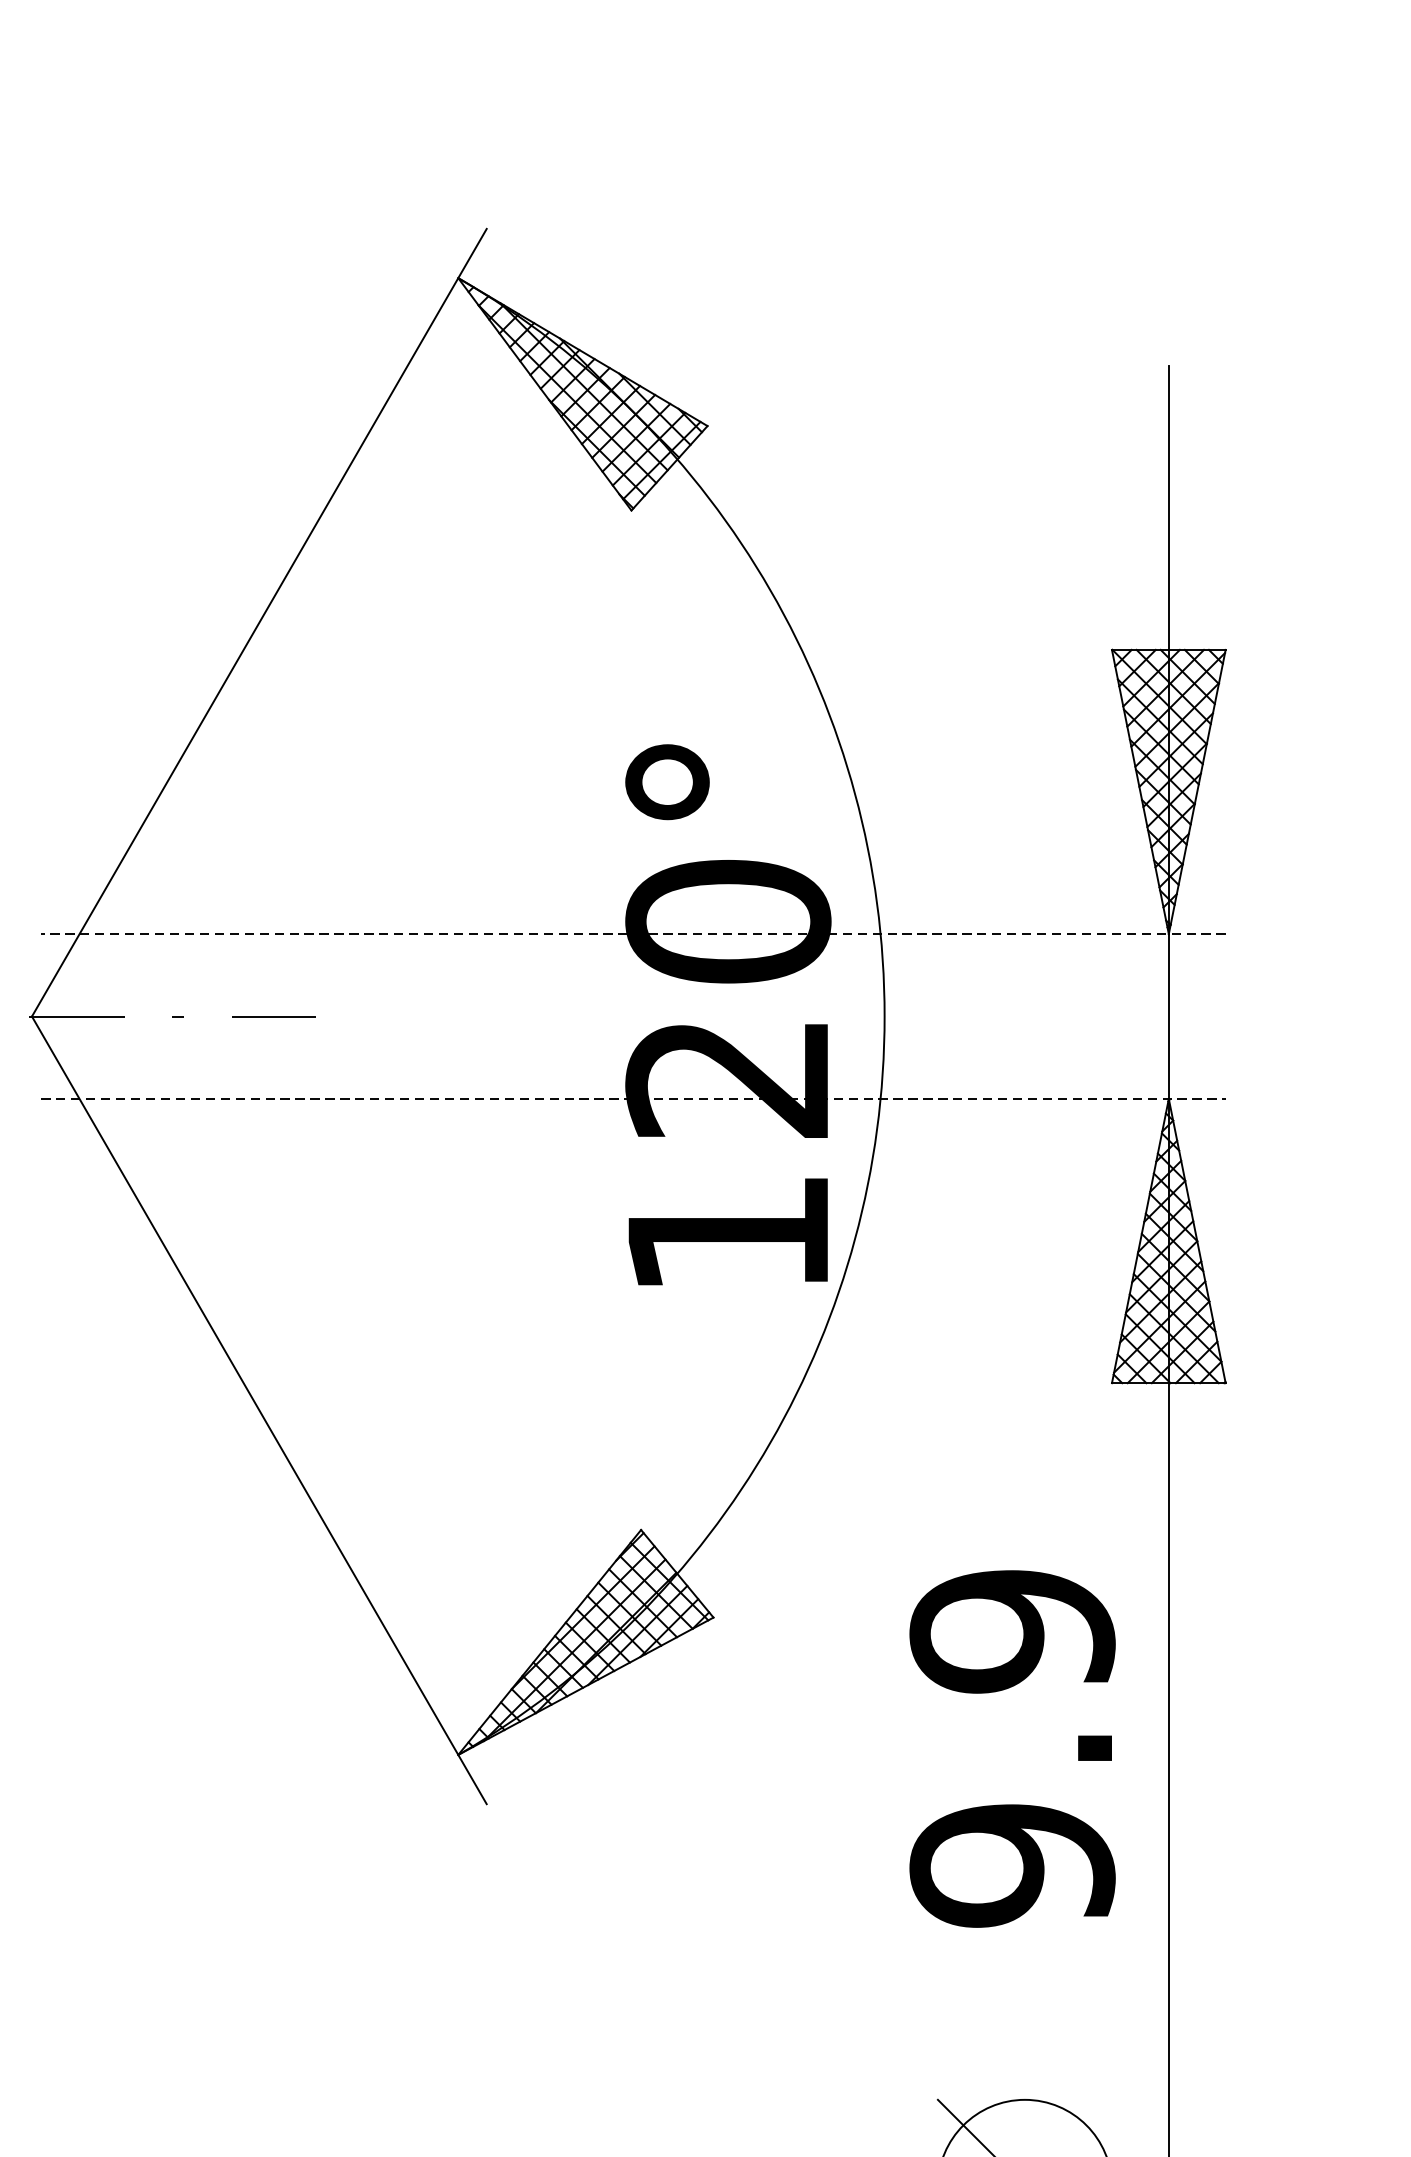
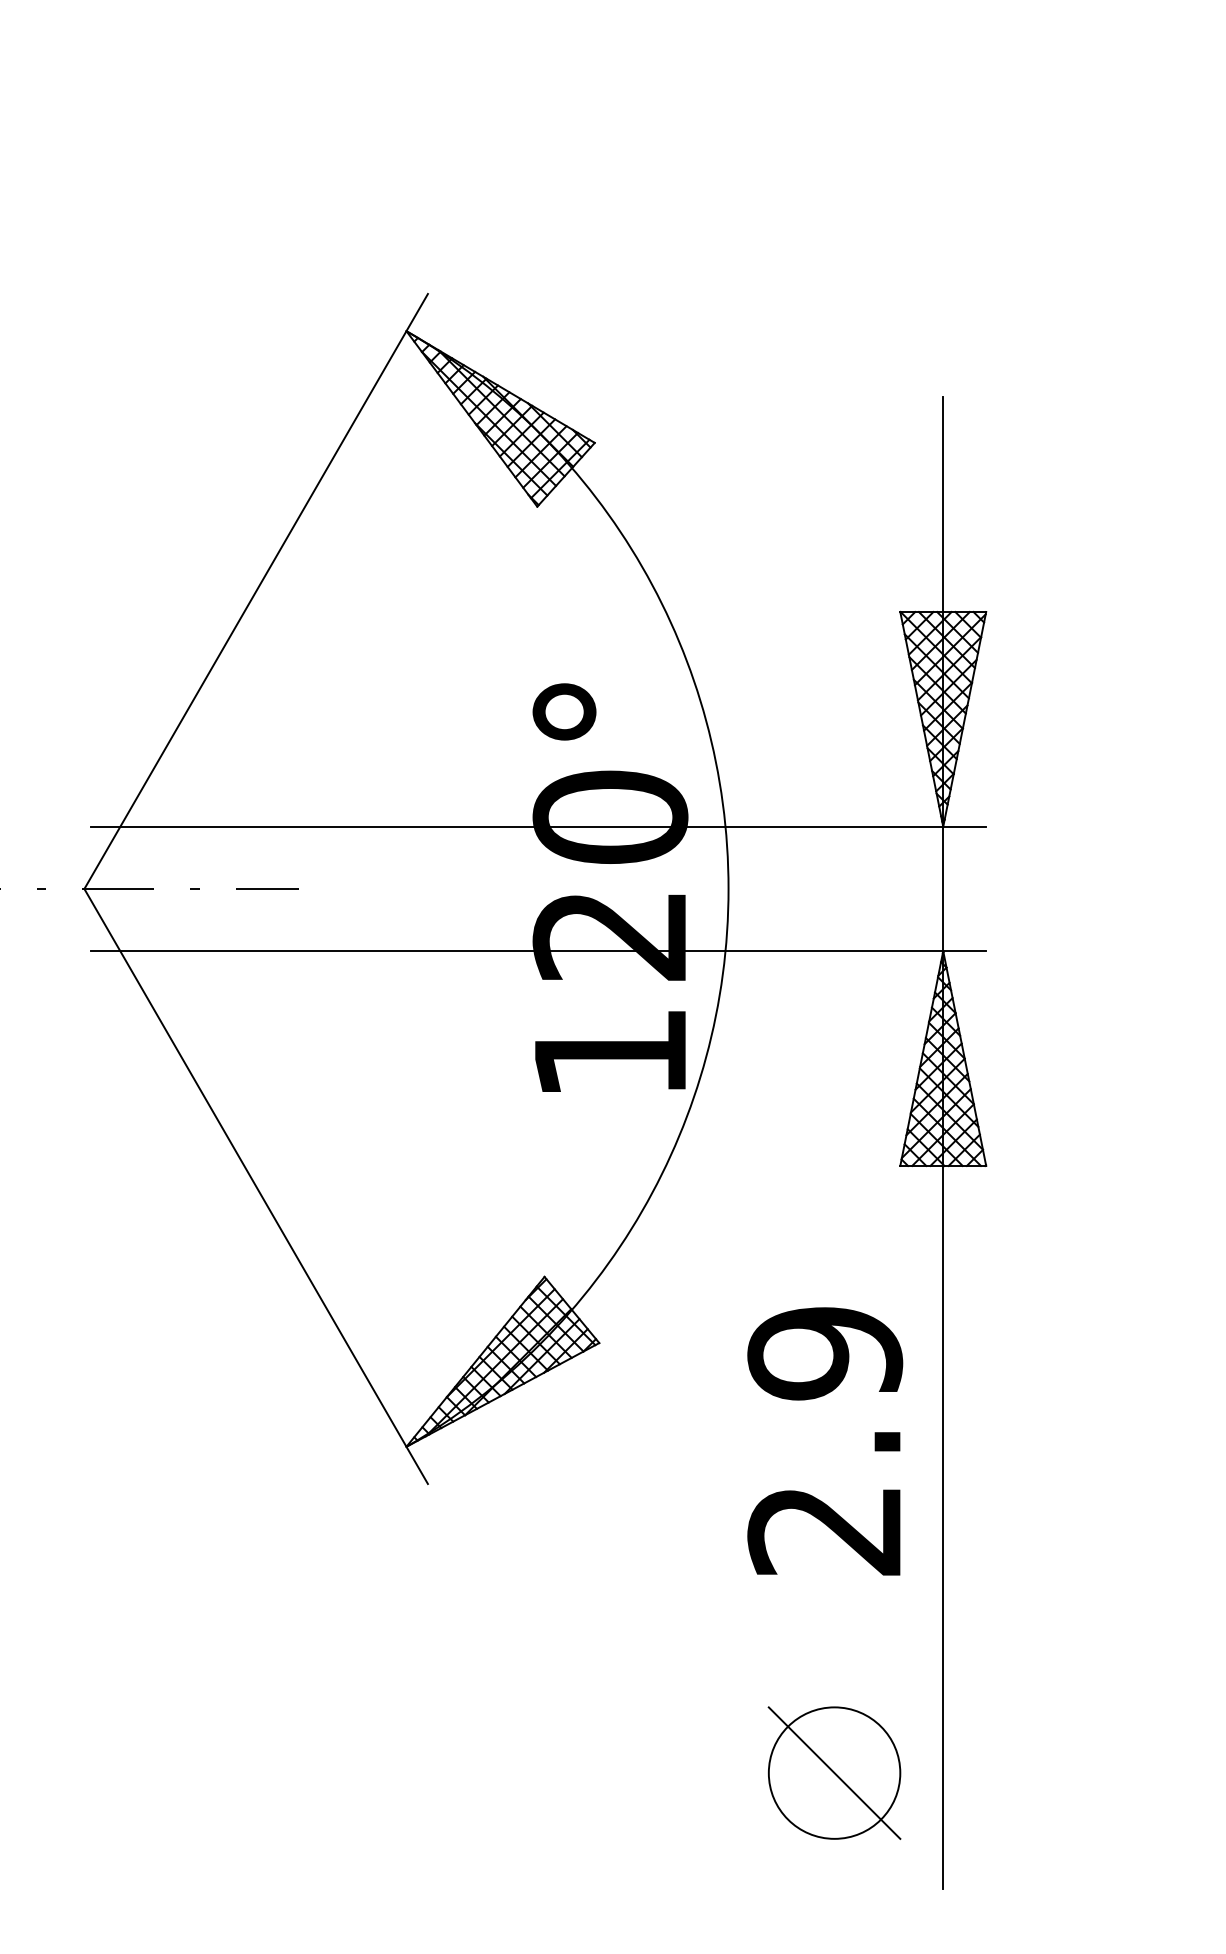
line: (633, 933) -> (538, 826), dashed -> solid
line: (634, 1099) -> (539, 951), dashed -> solid
text: (1012, 1865) -> (825, 1530), 9.9 -> 2.9

